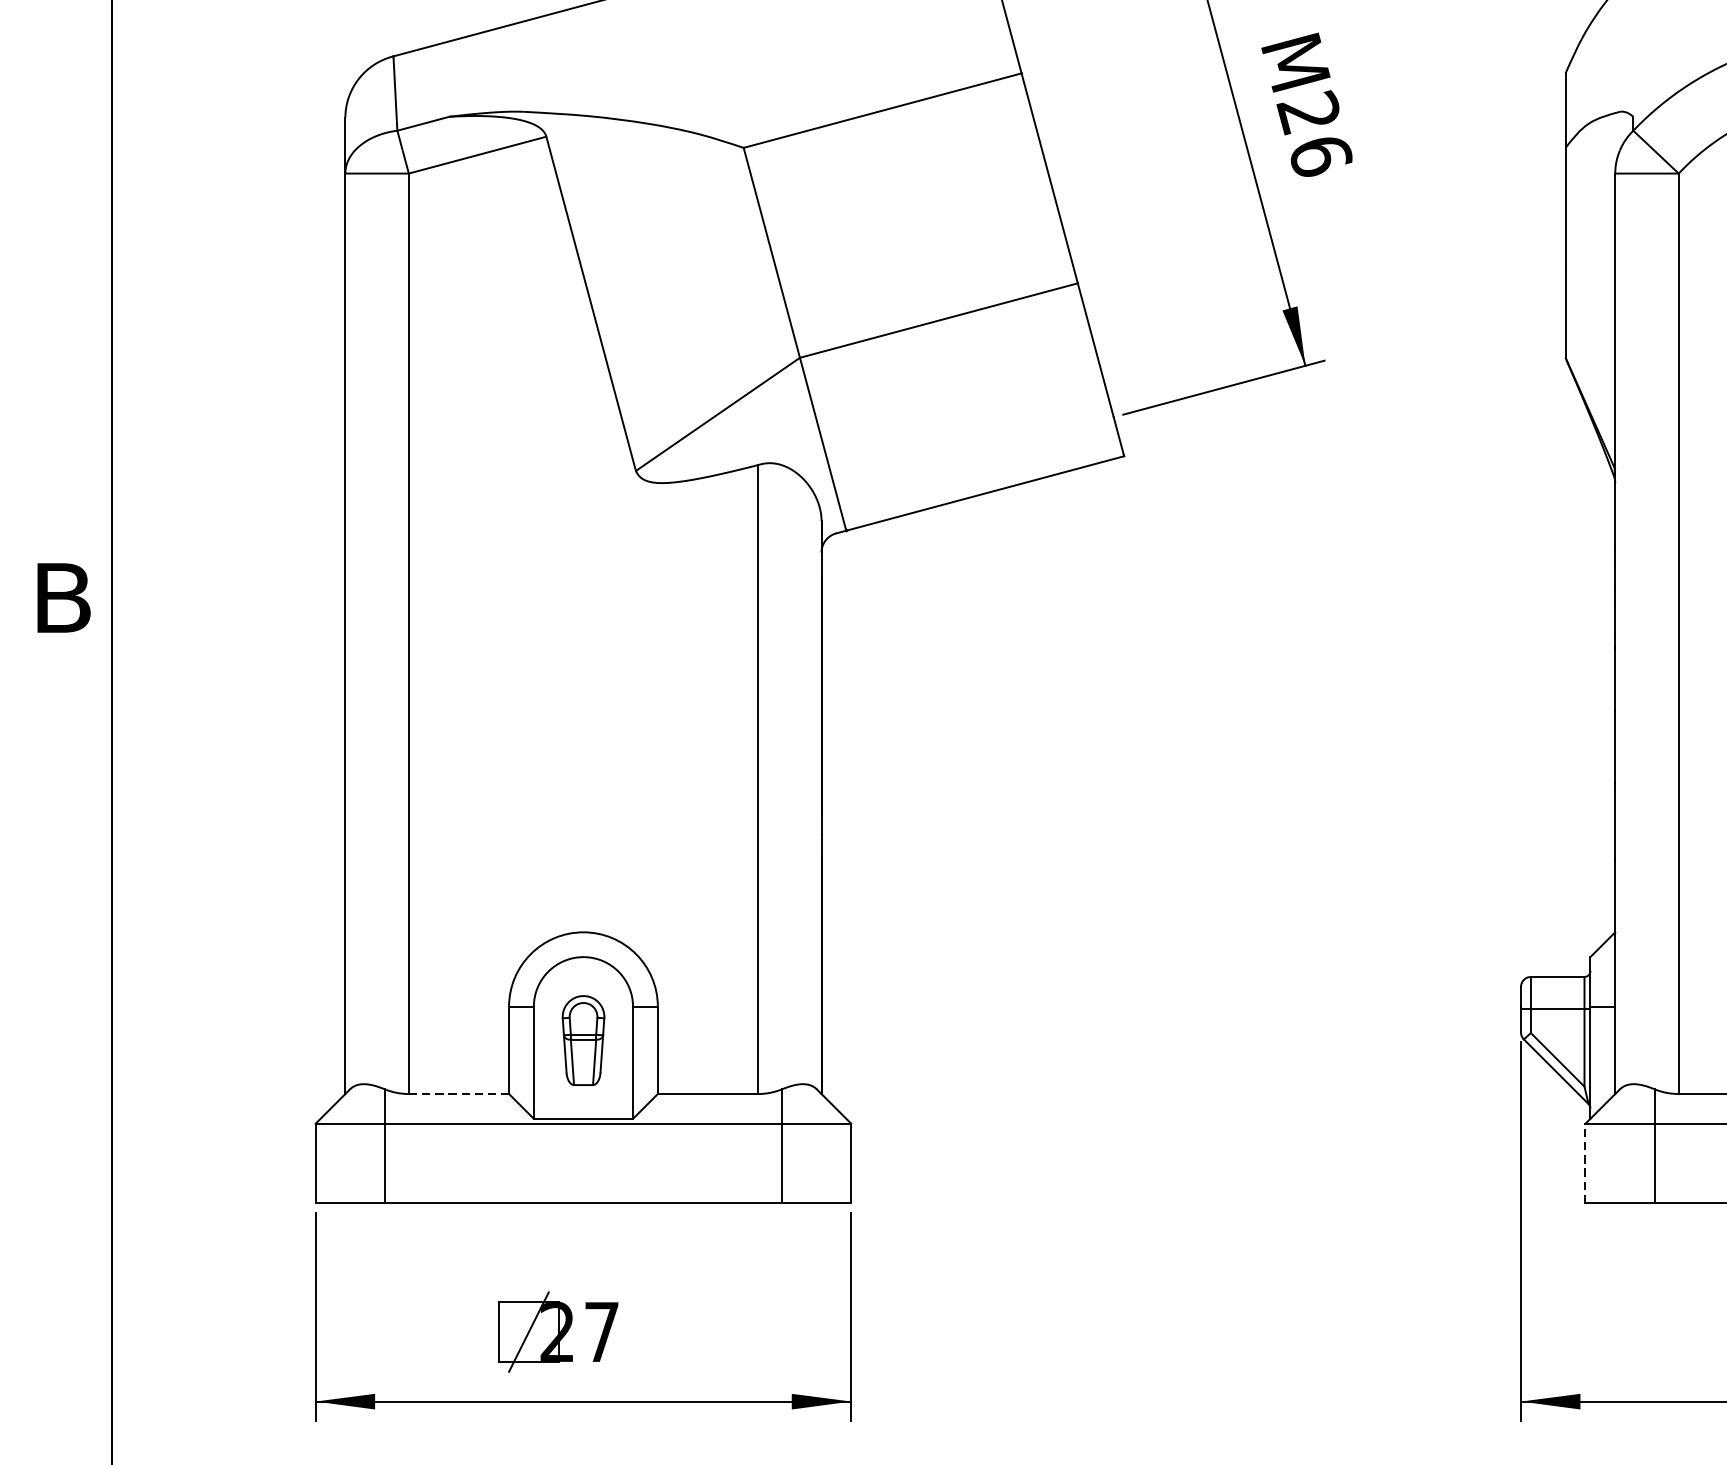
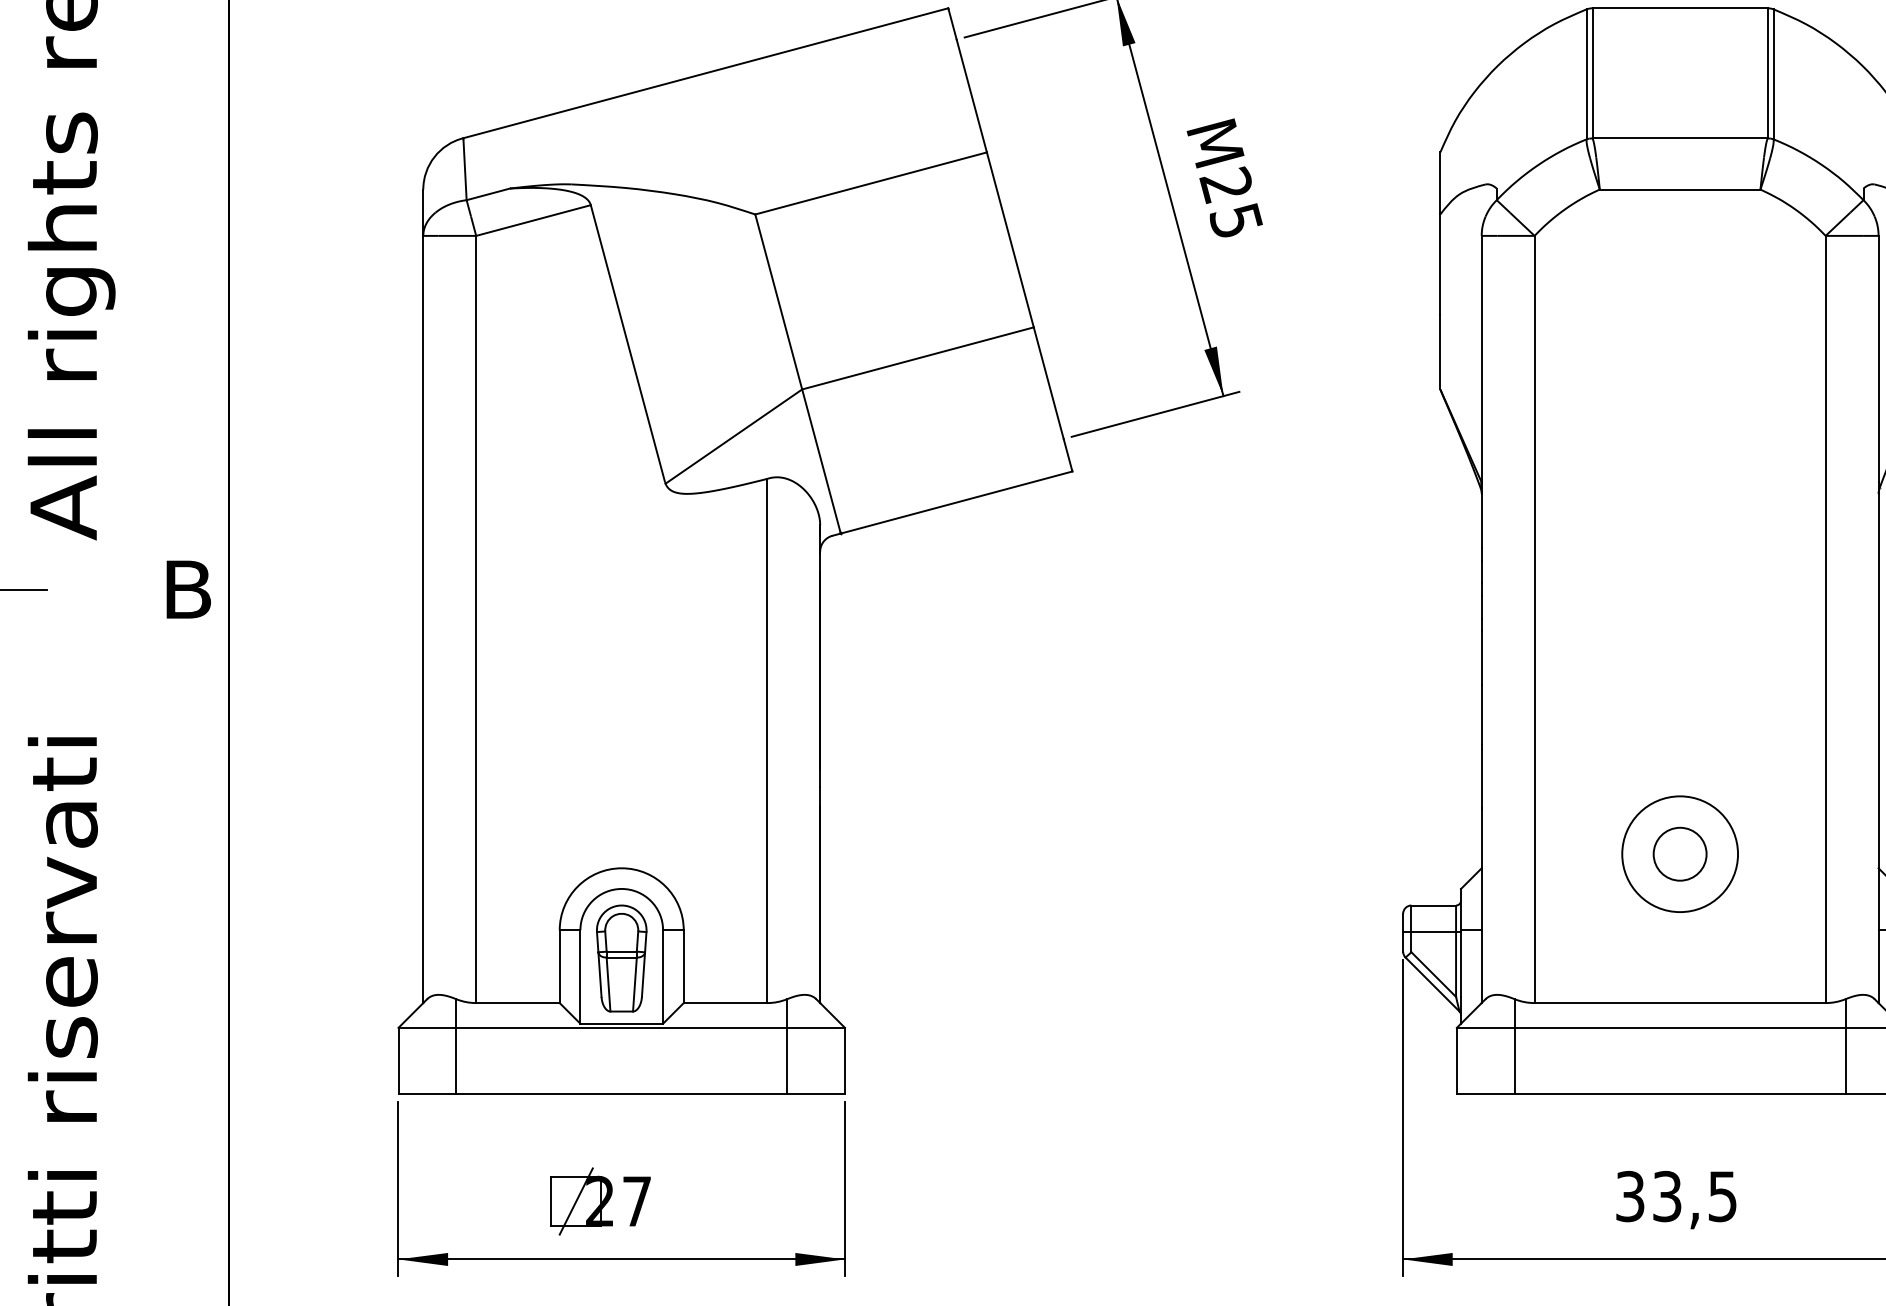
text: (1319, 155) -> (1235, 220), M26 -> M25
part: (583, 1040) -> (621, 958), size x1.43
line: (458, 1094) -> (517, 1003), dashed -> solid
line: (1584, 1162) -> (1456, 1060), dashed -> solid

